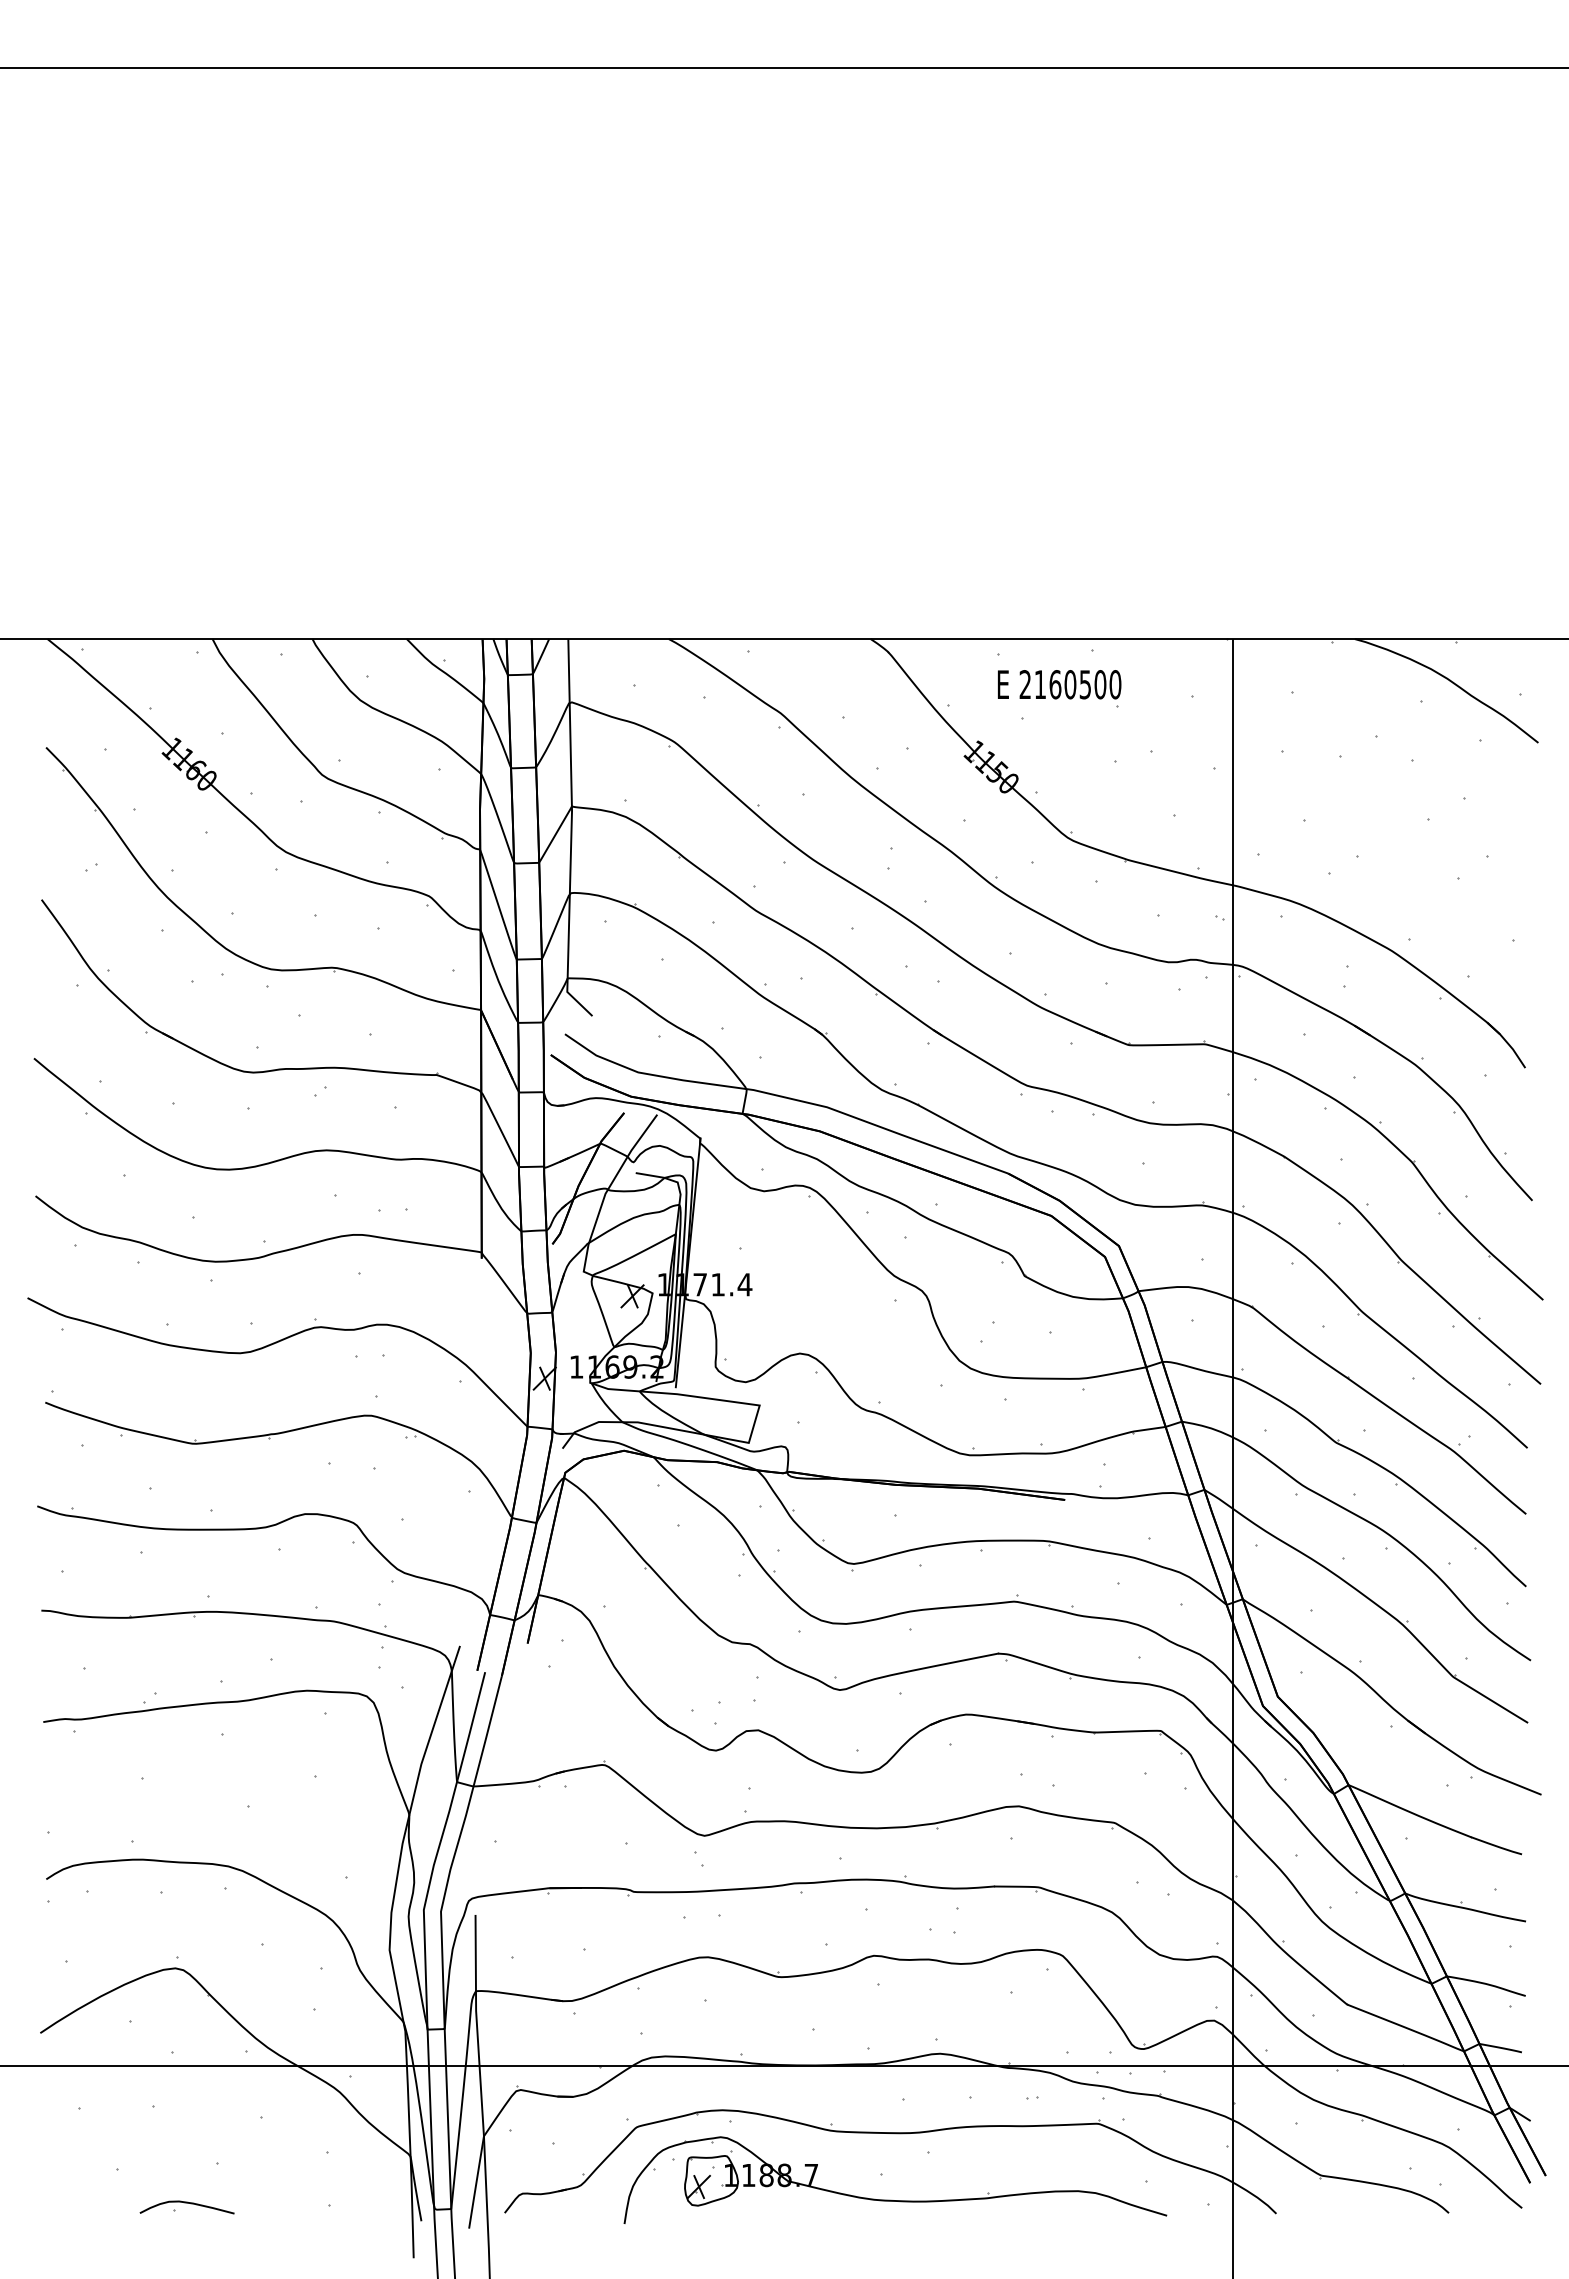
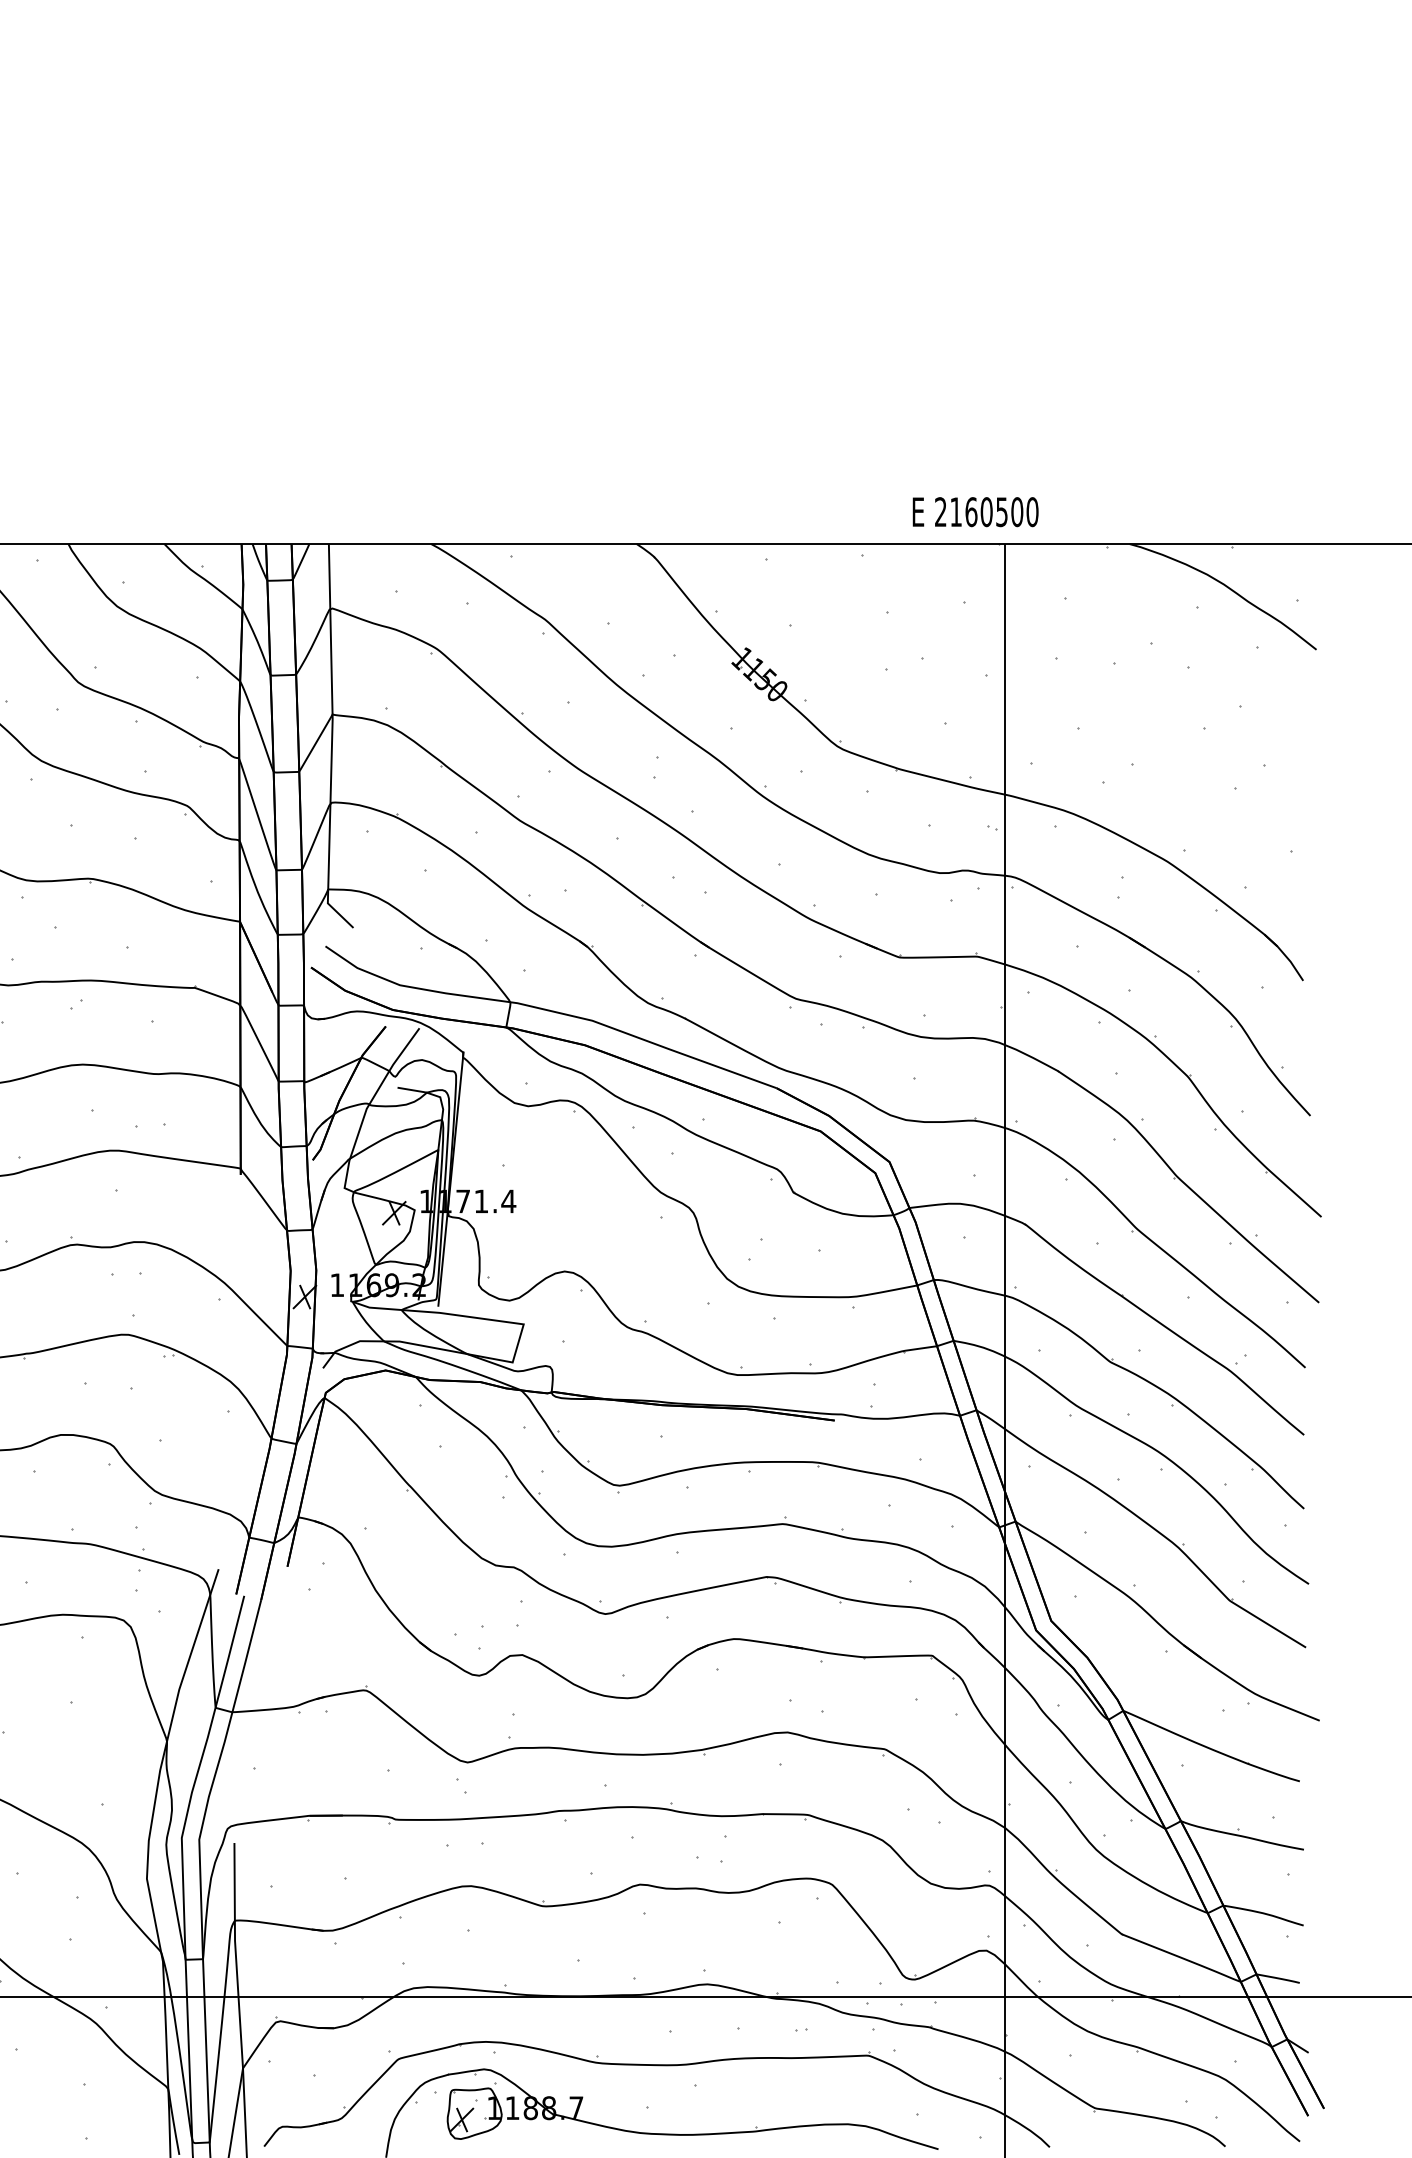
text: (1059, 684) -> (975, 511), moved

